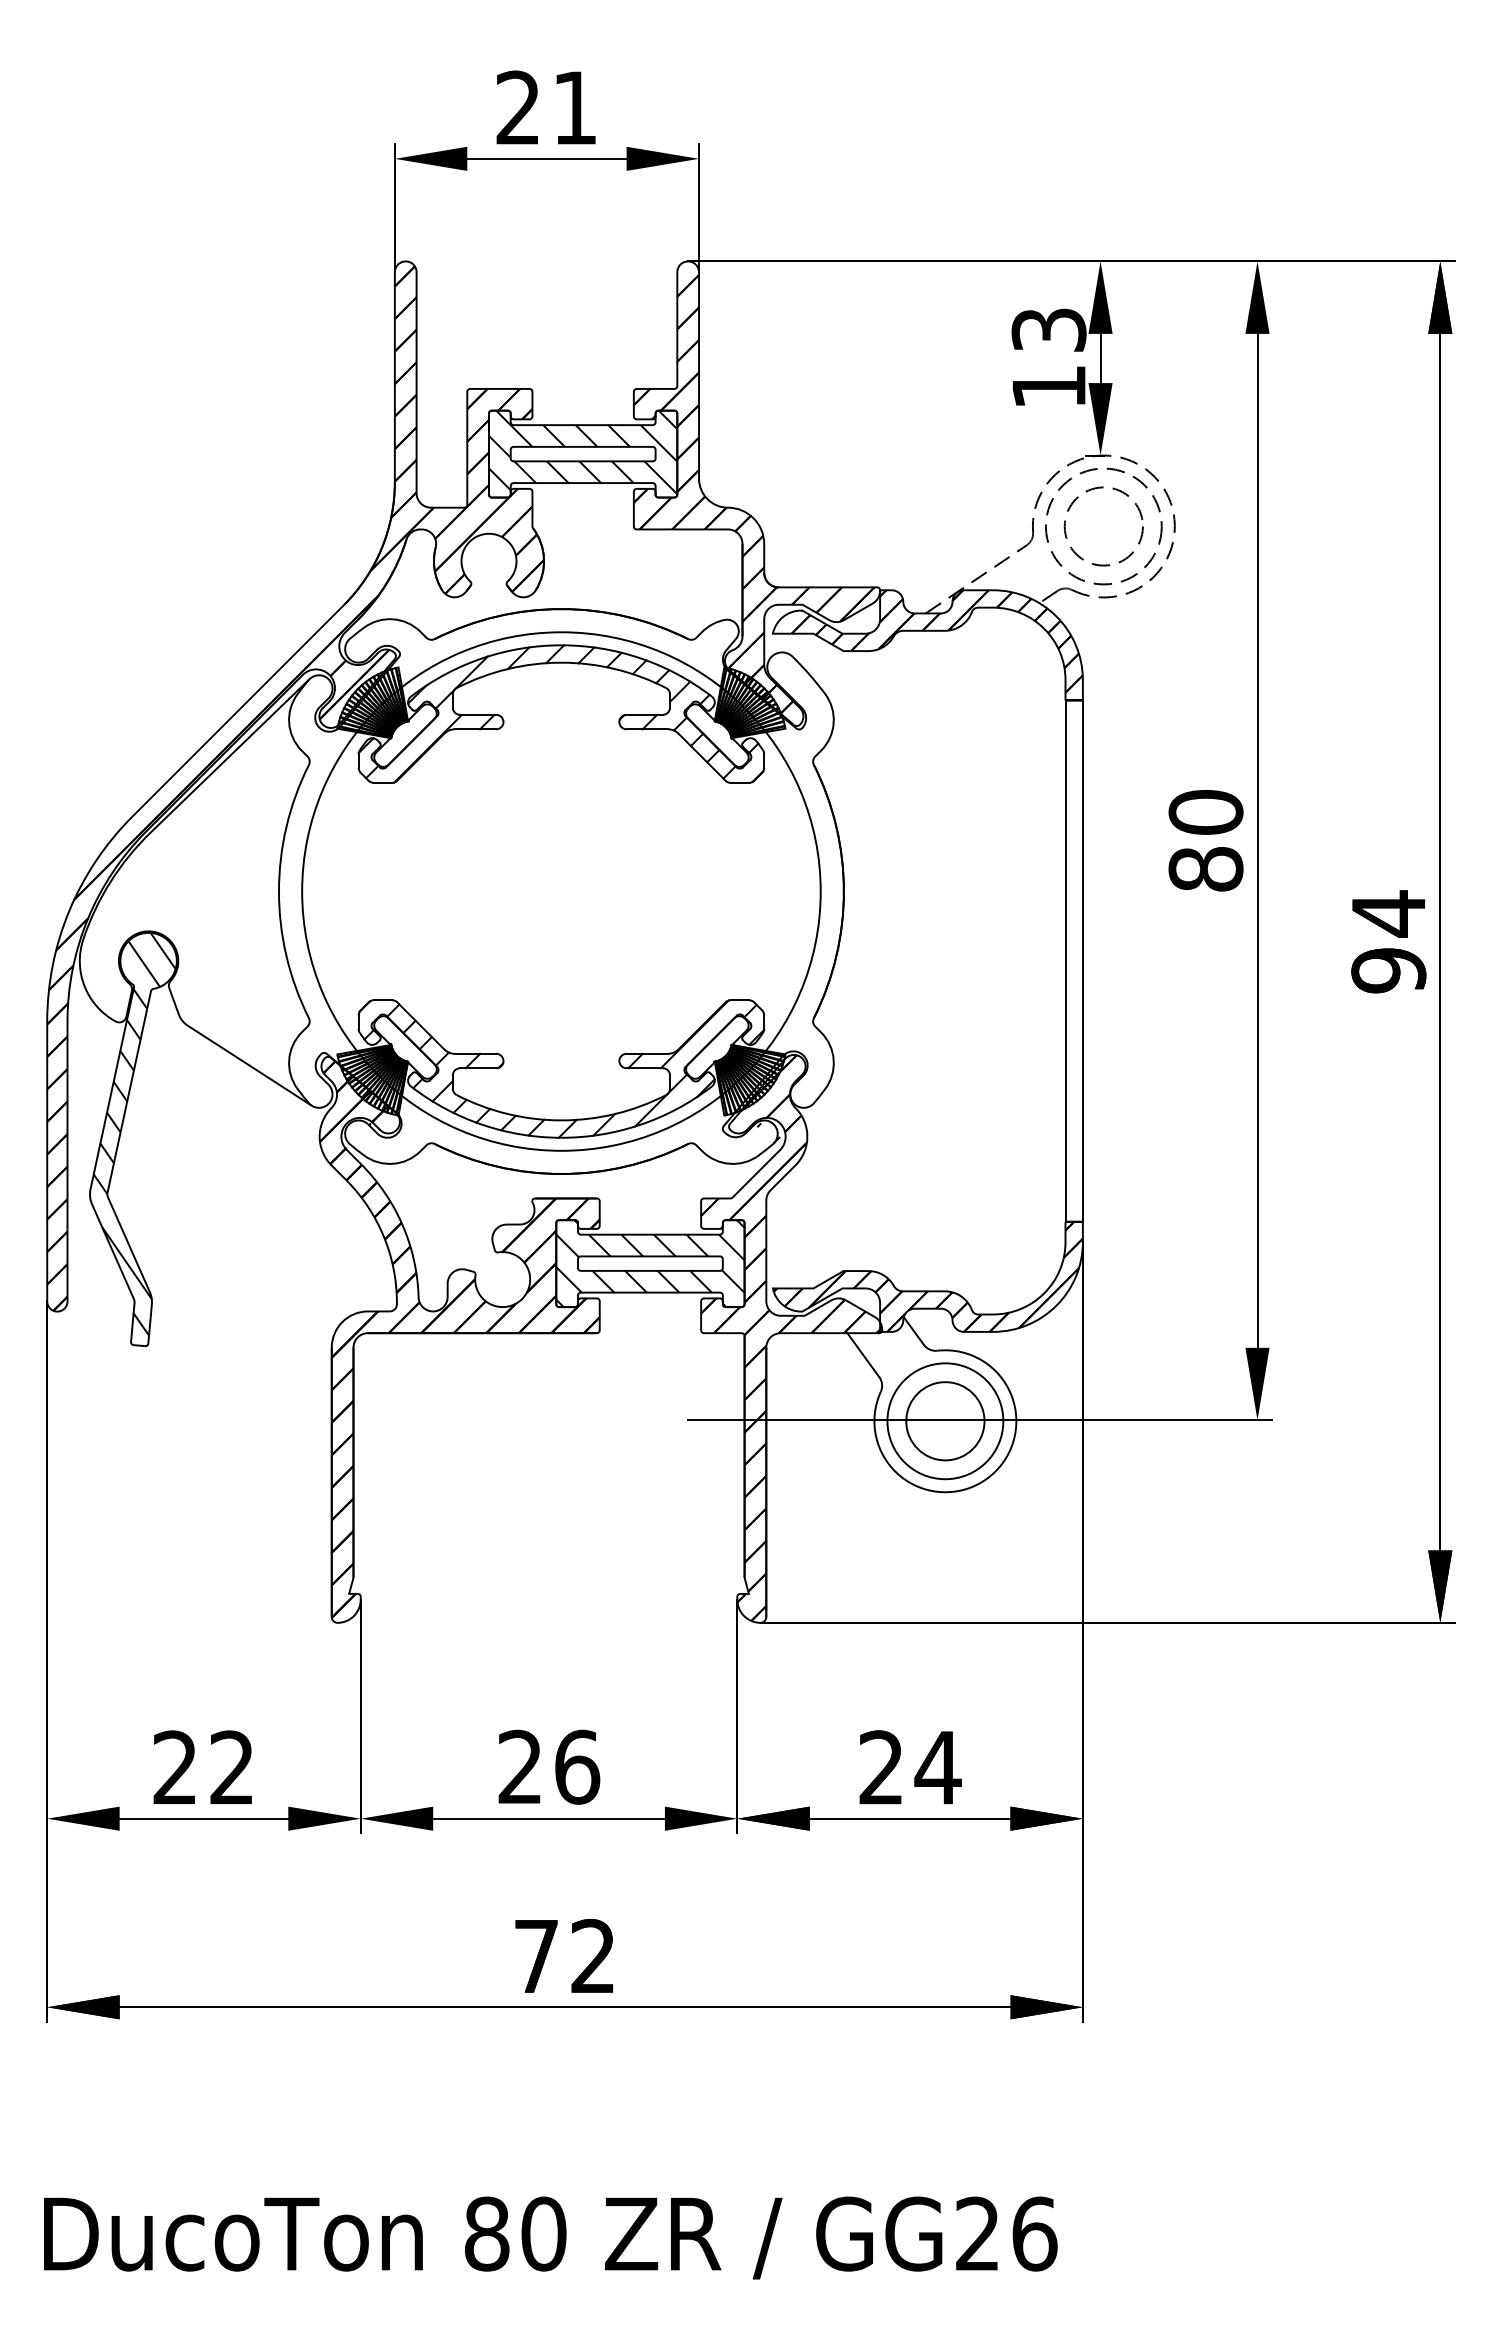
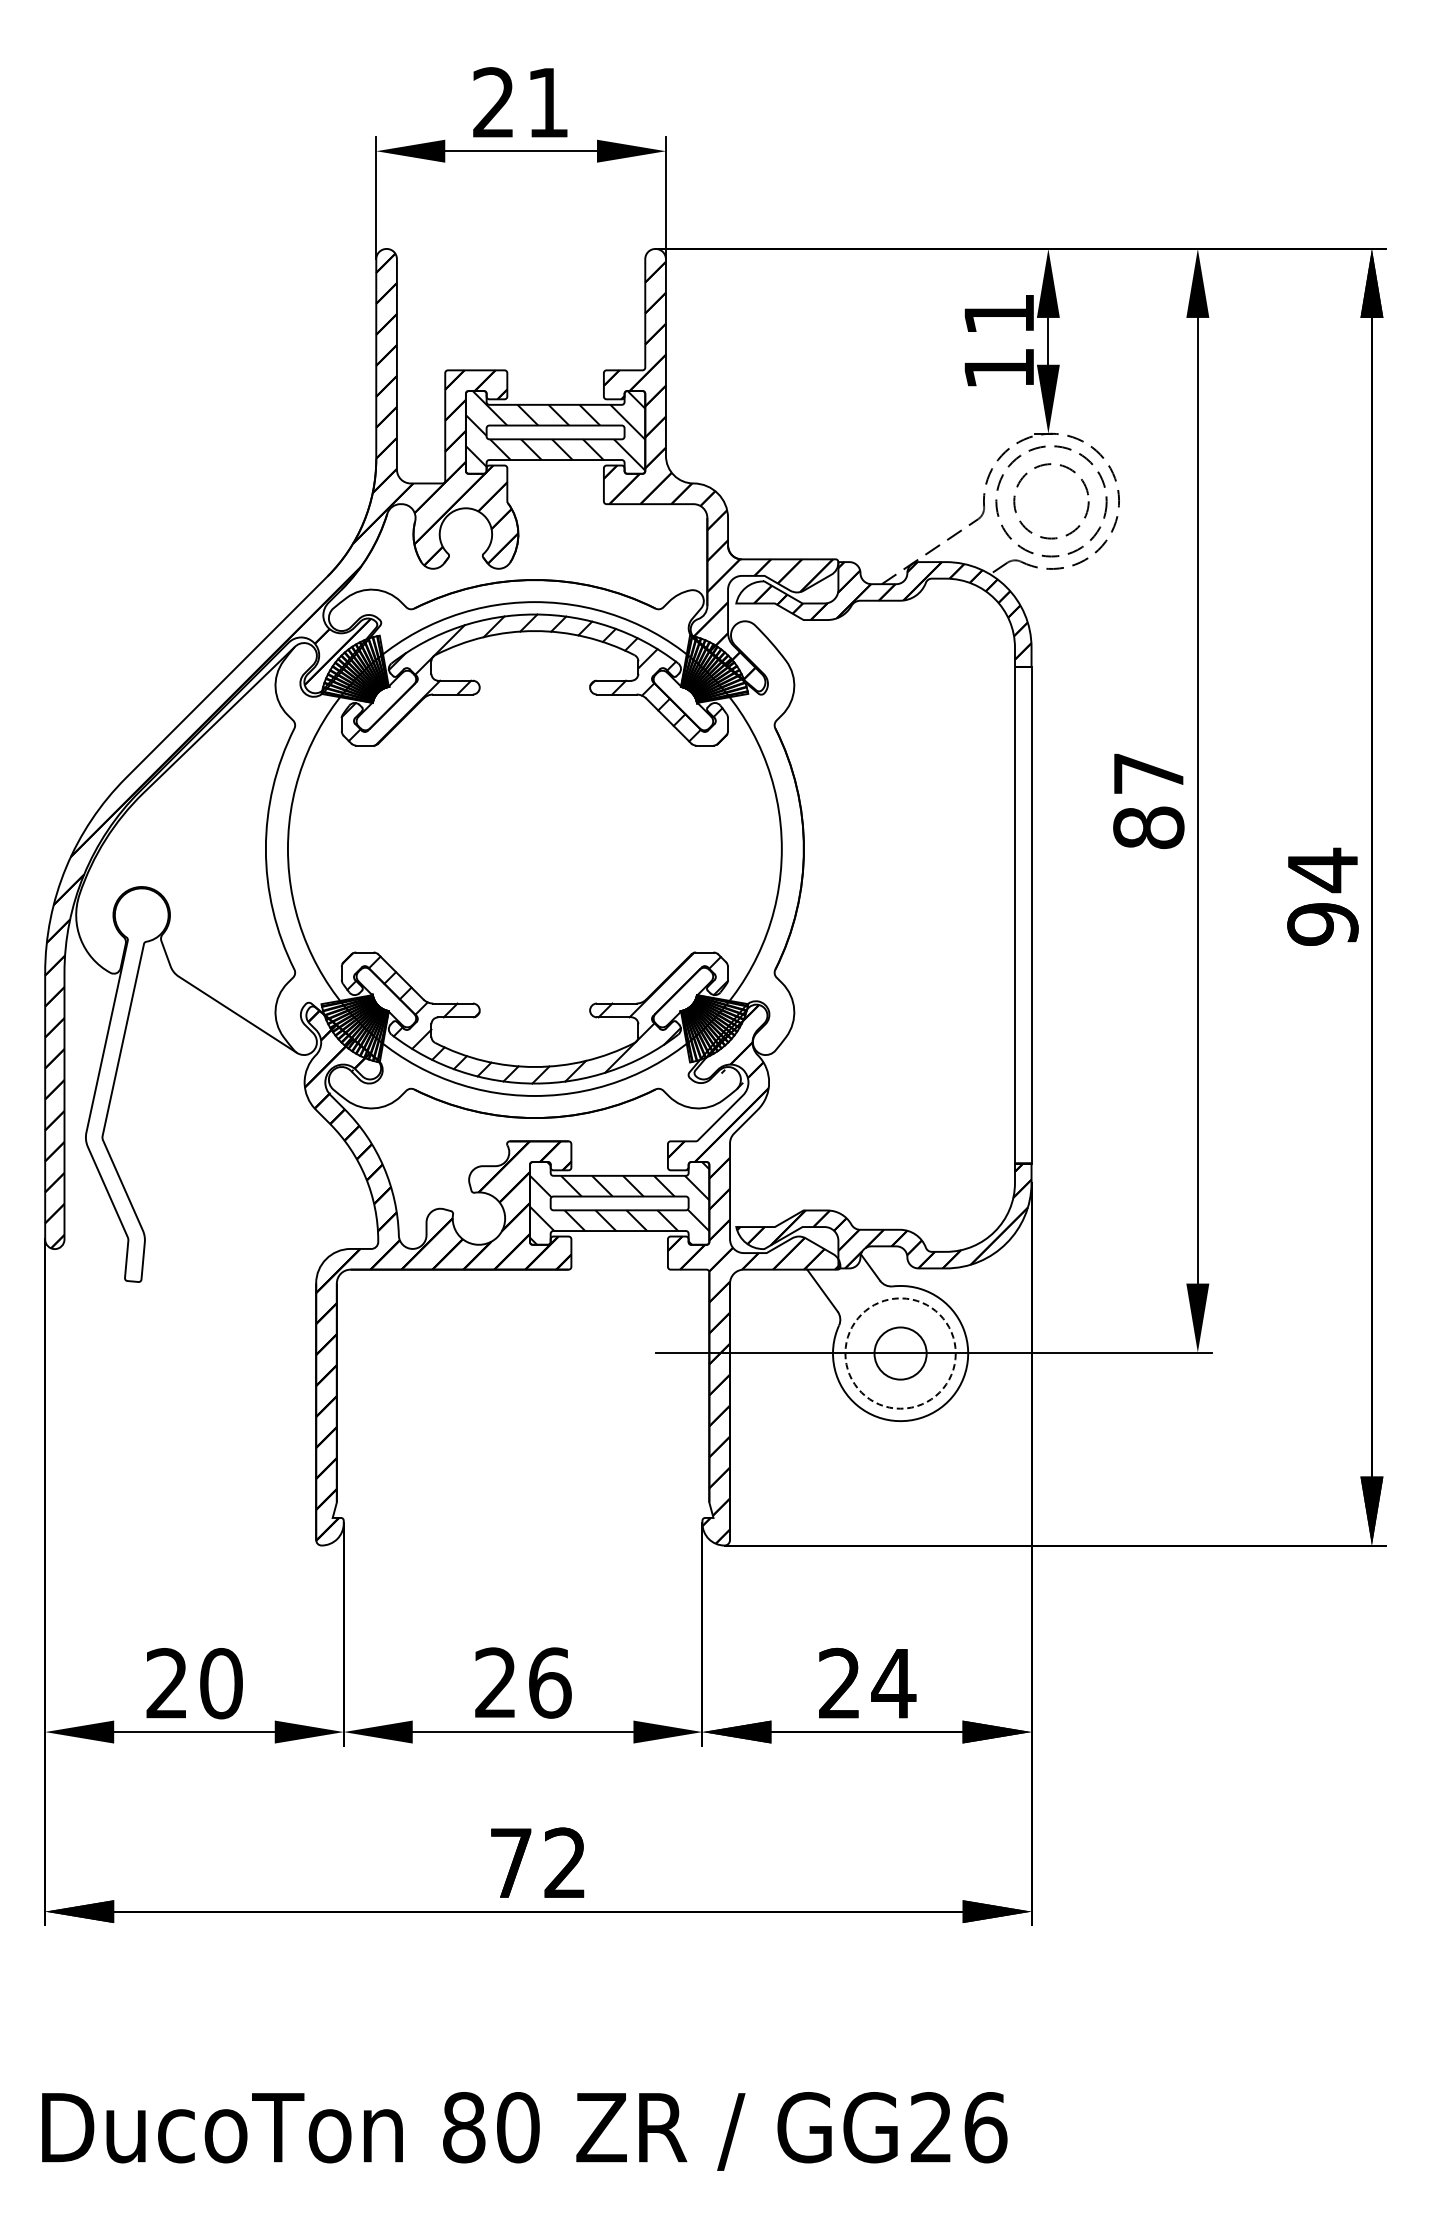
text: (1048, 329) -> (998, 313), 13 -> 11
text: (1205, 812) -> (1148, 773), 80 -> 87
hatch: (134, 1133) -> (128, 1079), removed
circle: (945, 1421) -> (900, 1353), size x0.7
circle: (945, 1421) -> (900, 1353), solid -> dashed
text: (232, 1767) -> (221, 1683), 22 -> 20

